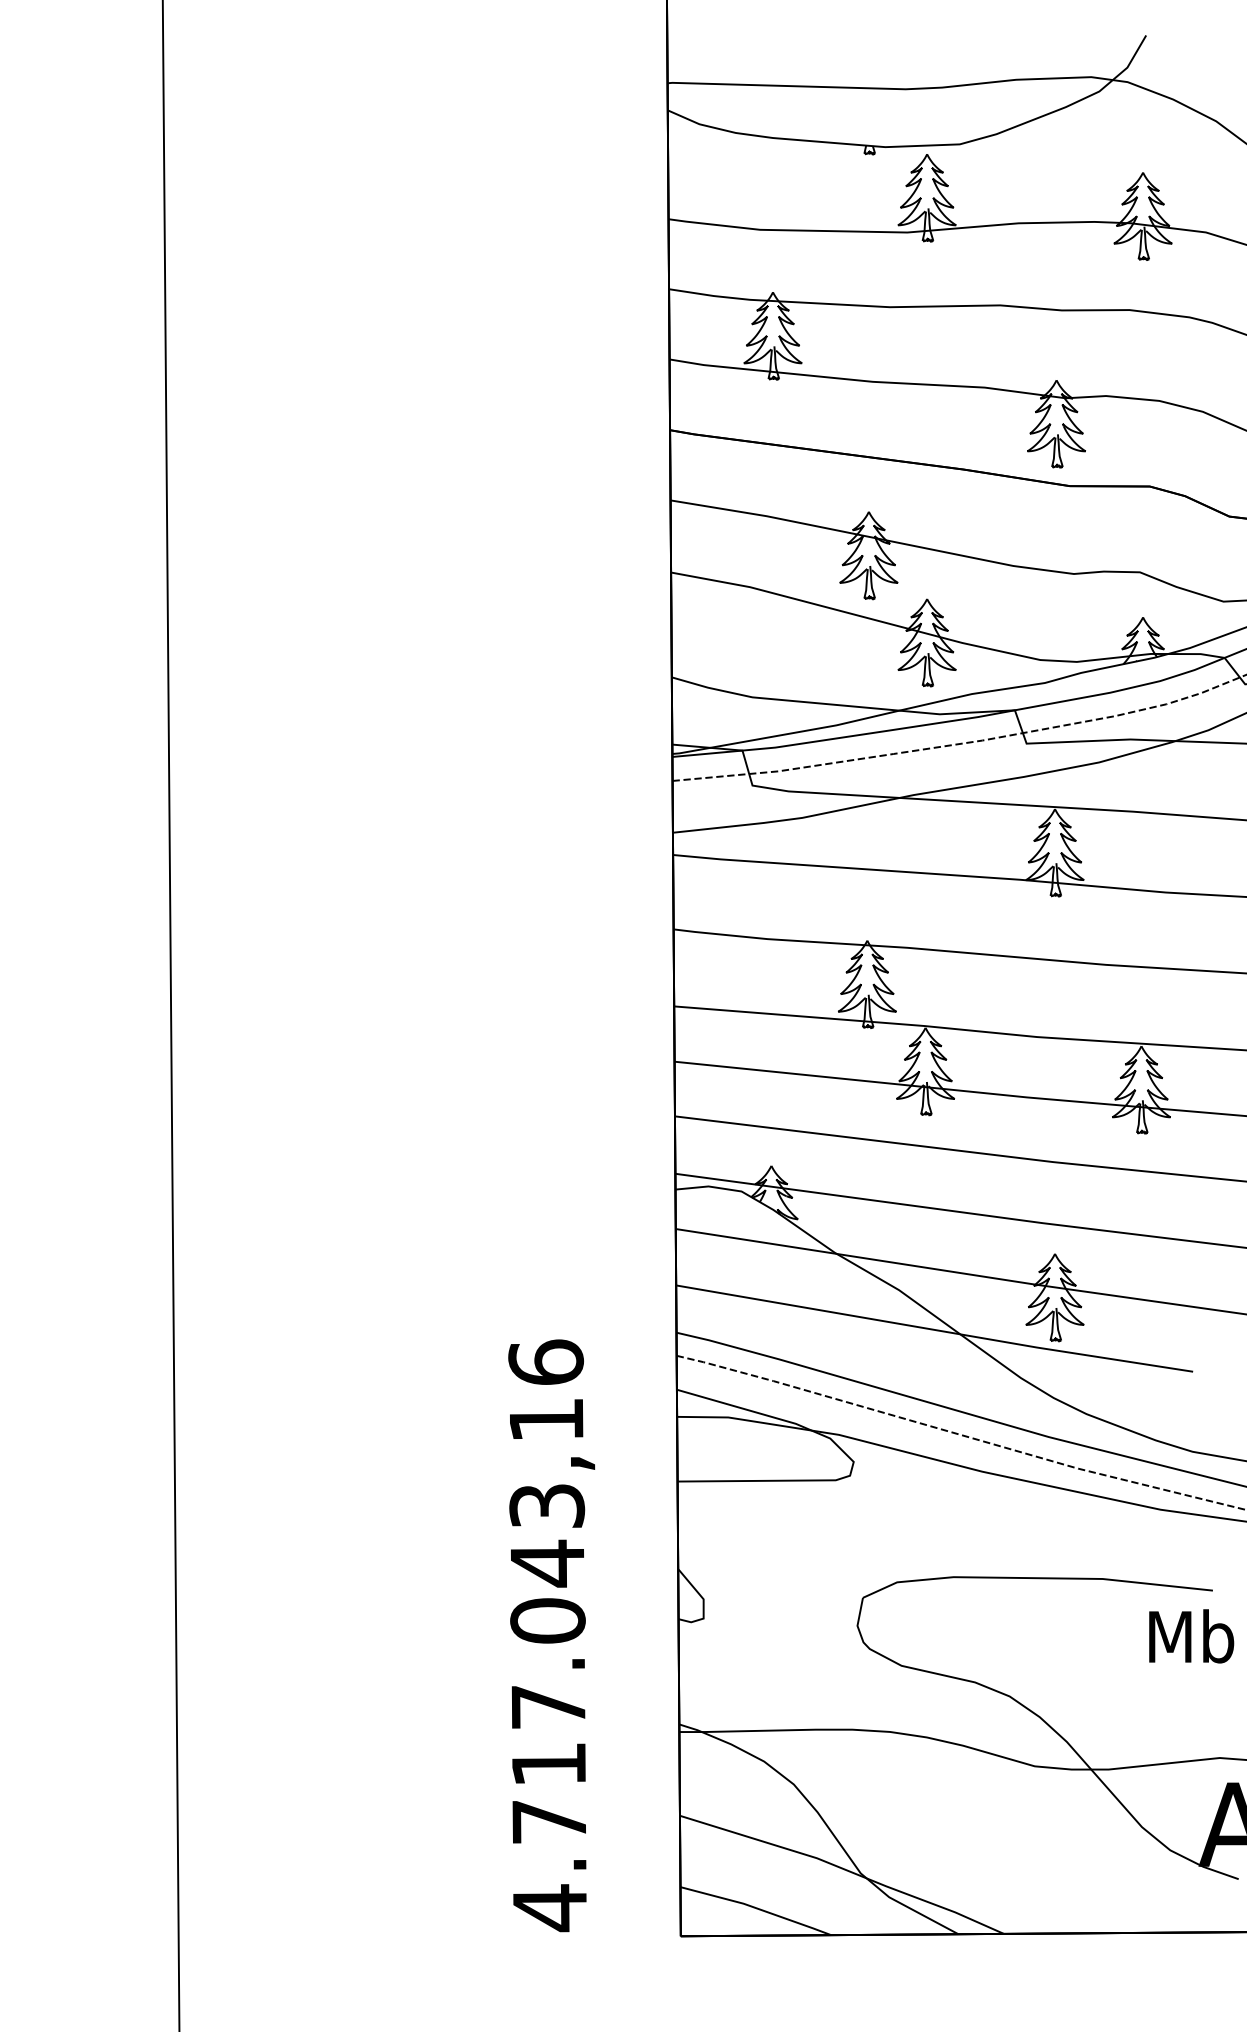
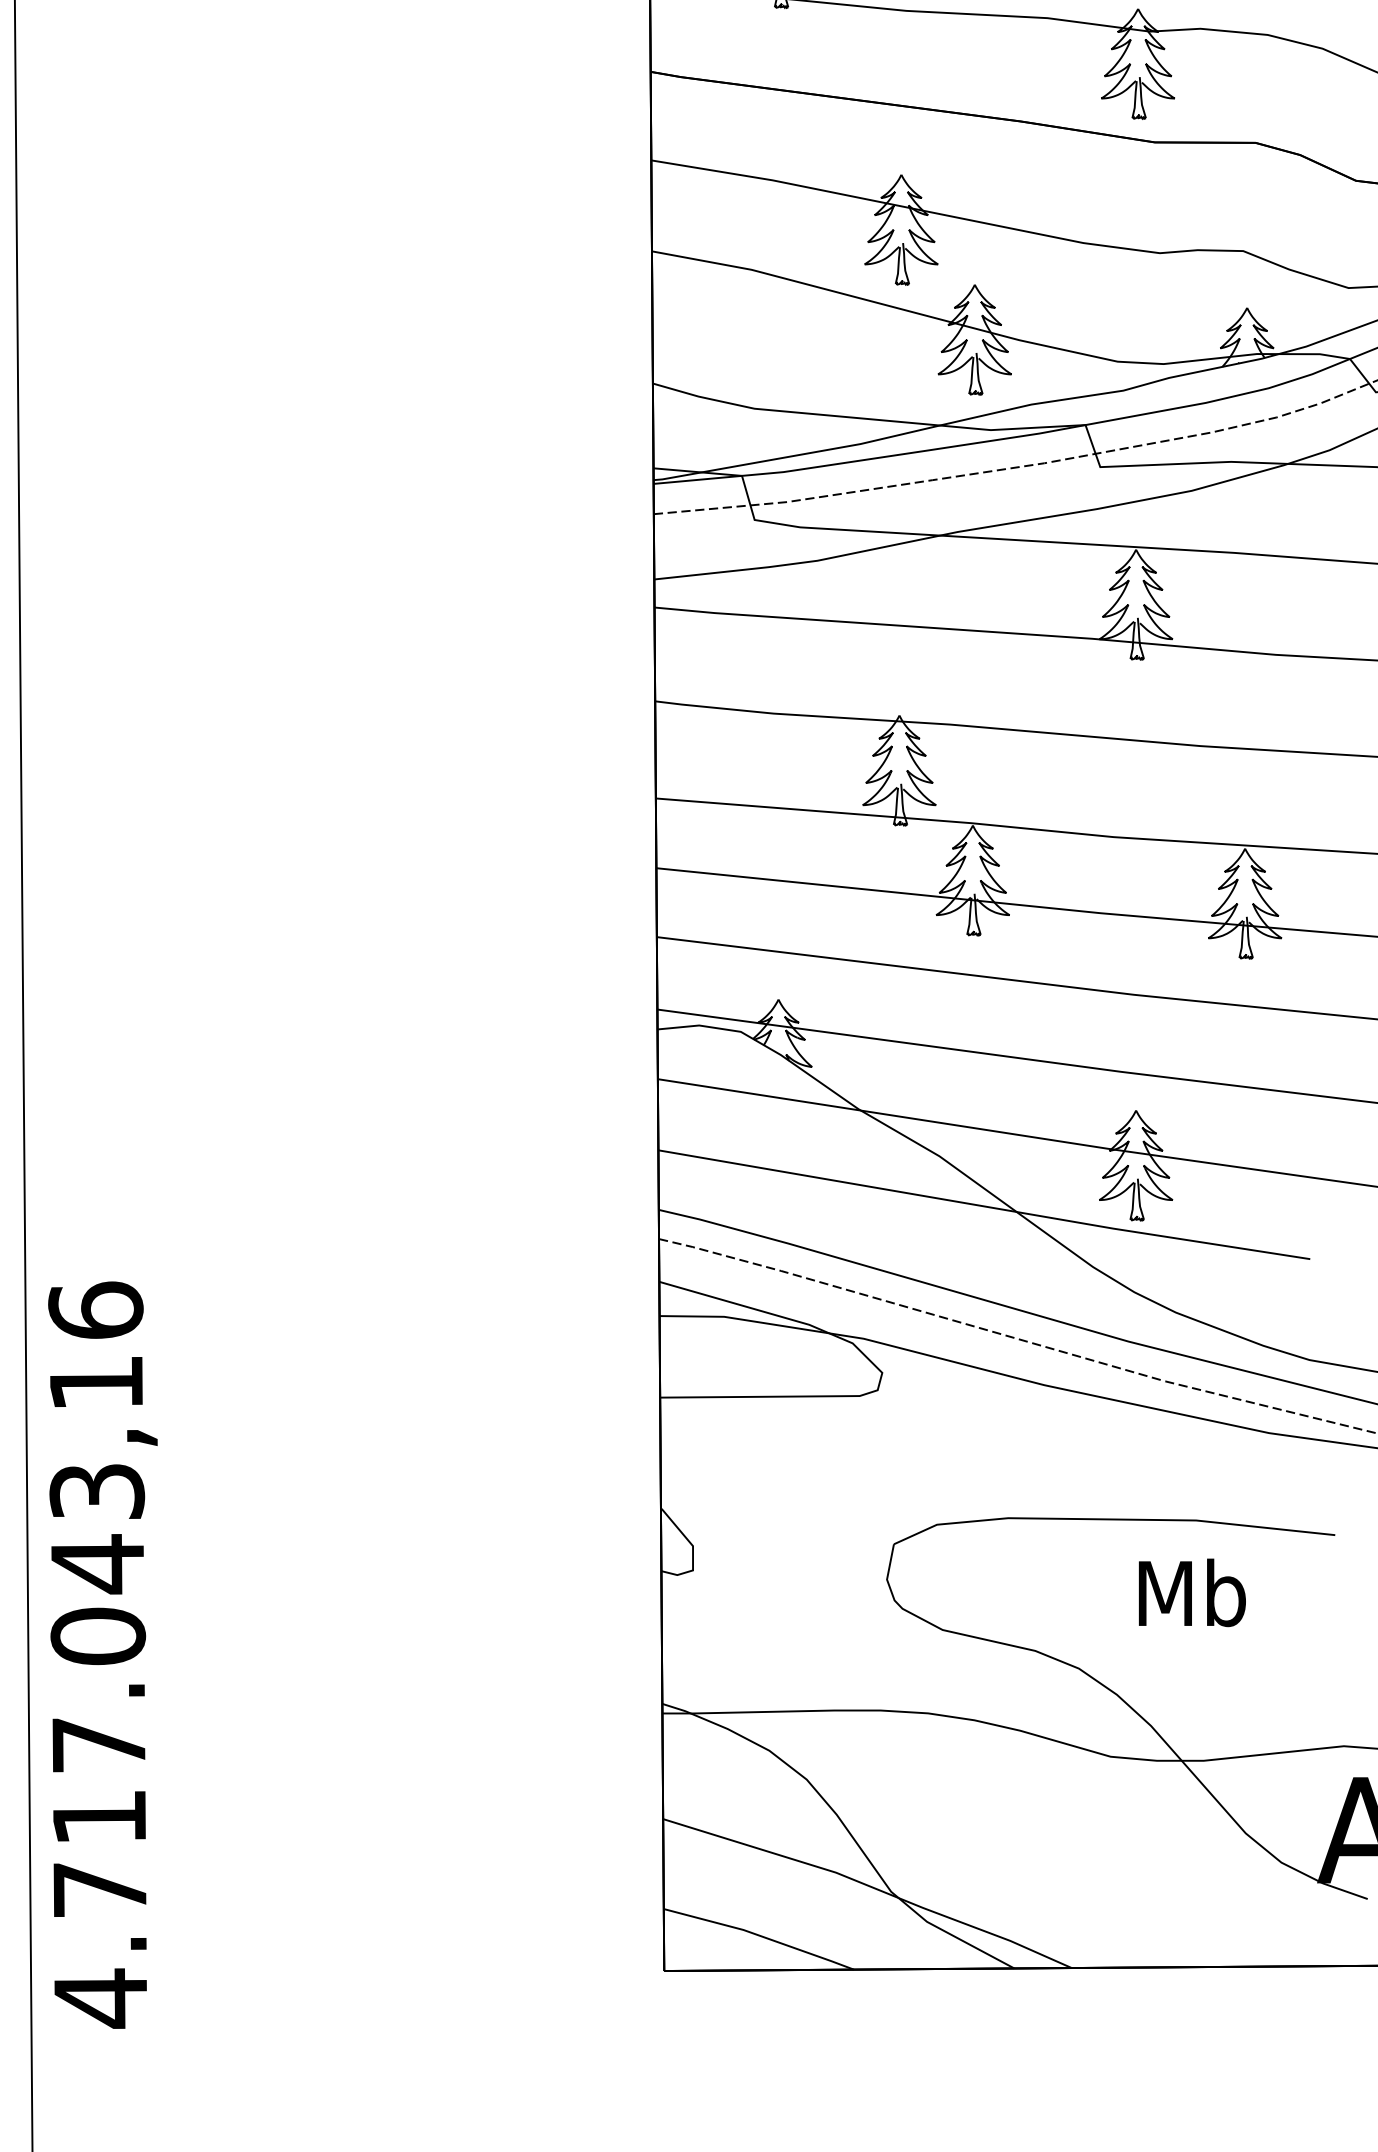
text: (551, 1635) -> (102, 1654), moved
text: (1191, 1636) -> (1192, 1593), moved

